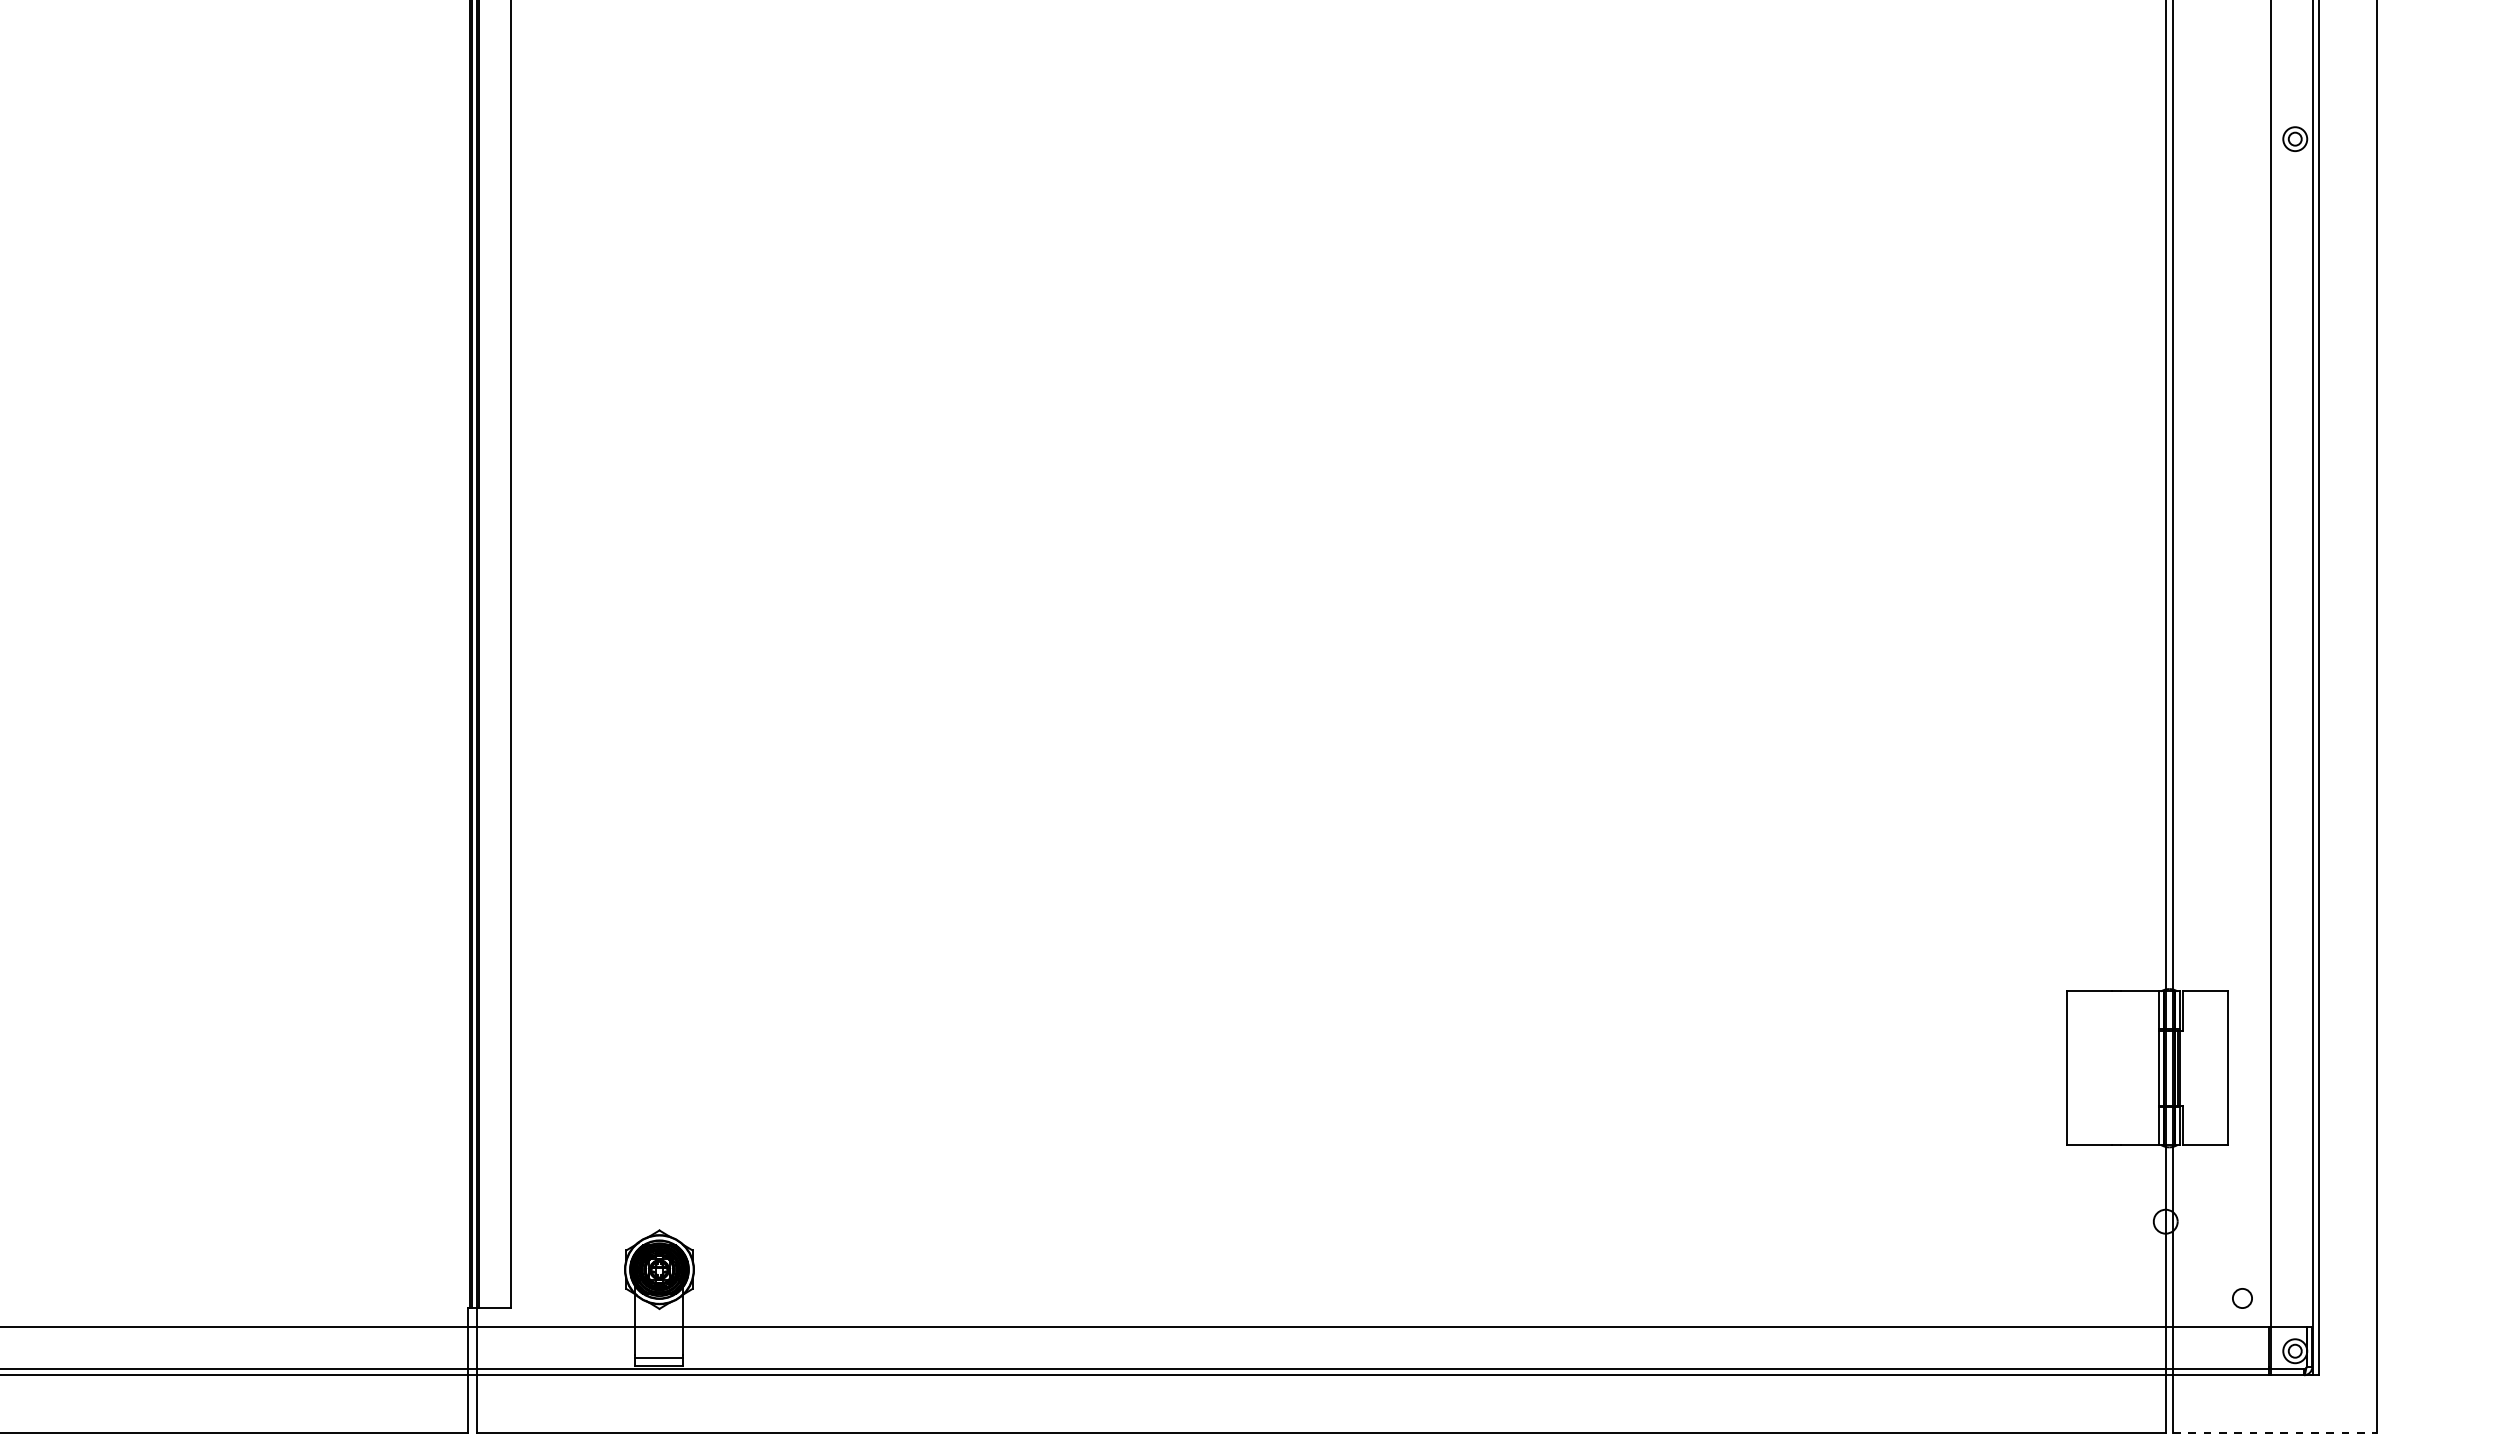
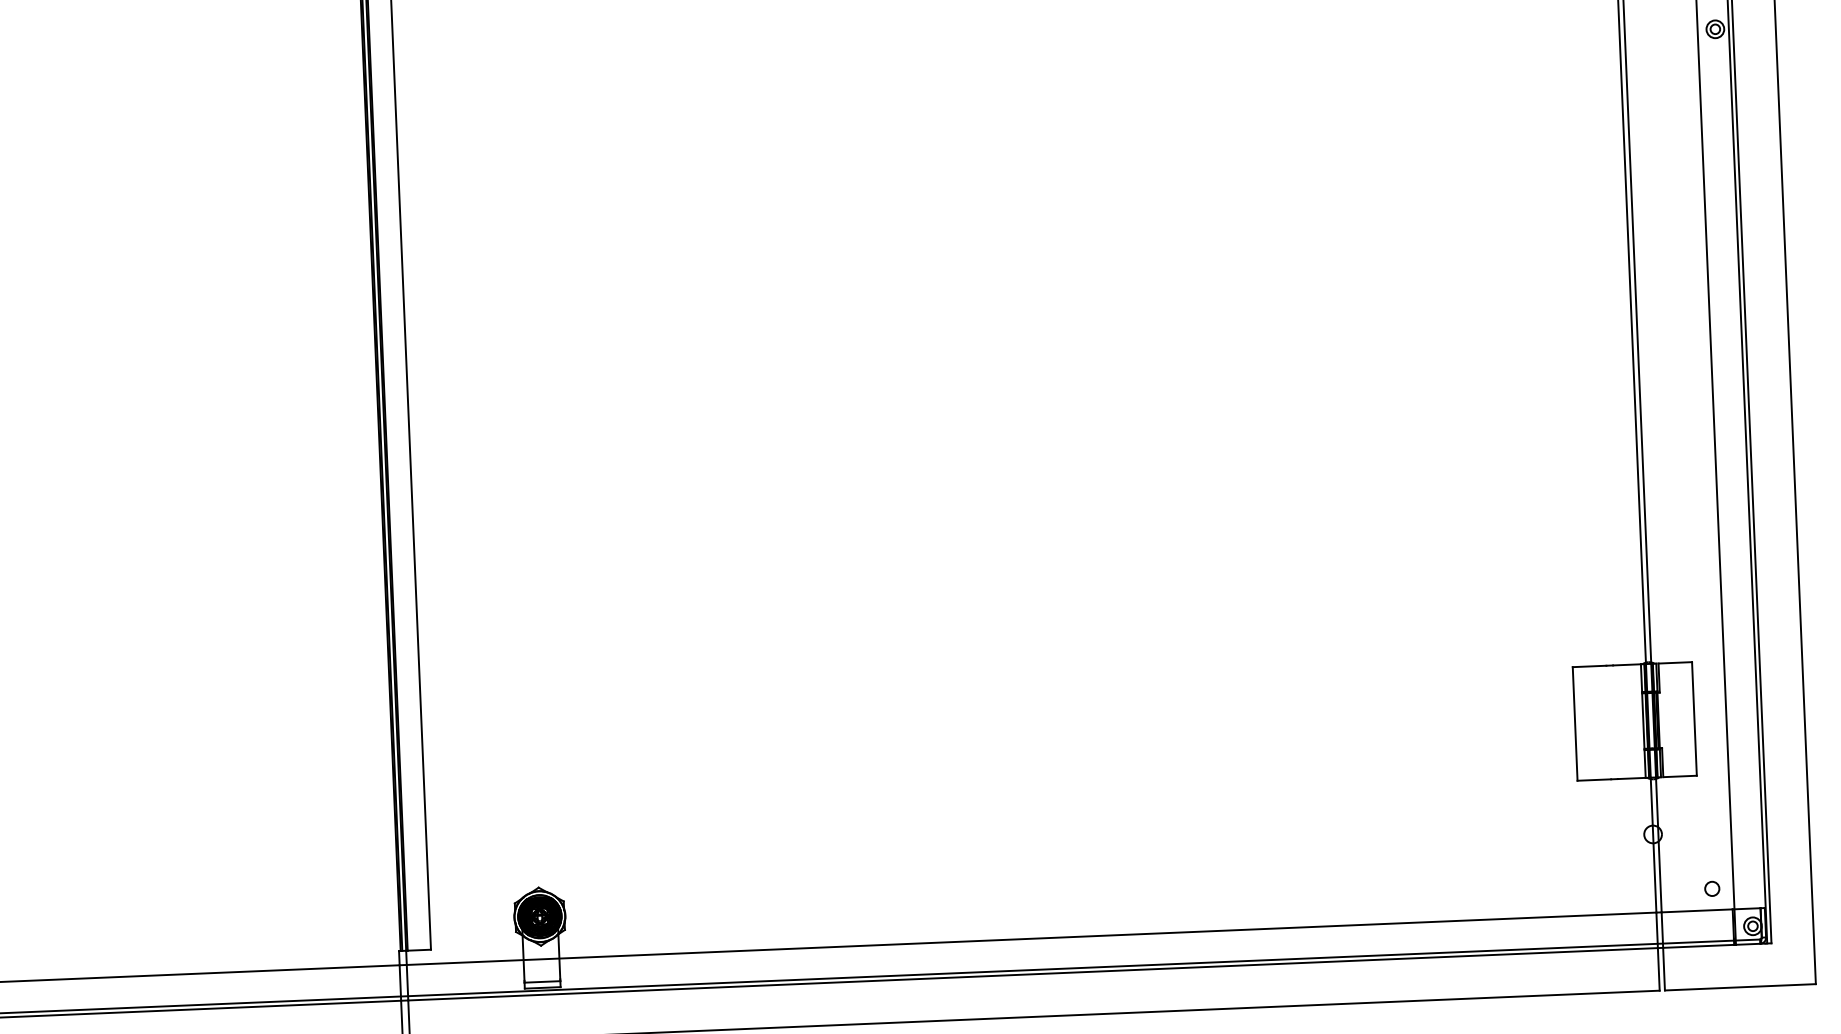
line: (2274, 1432) -> (1740, 987), dashed -> solid

